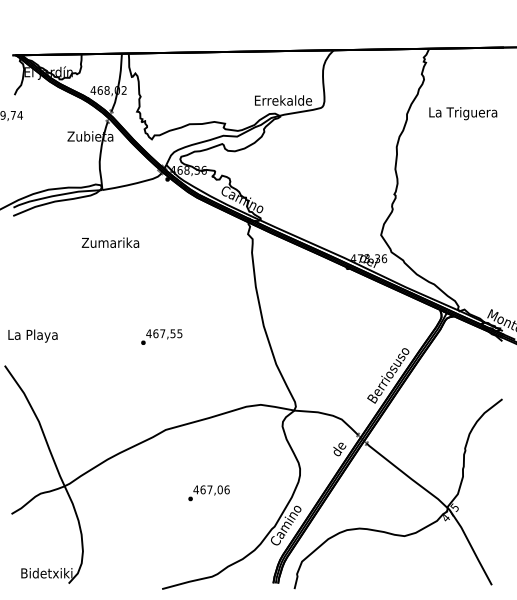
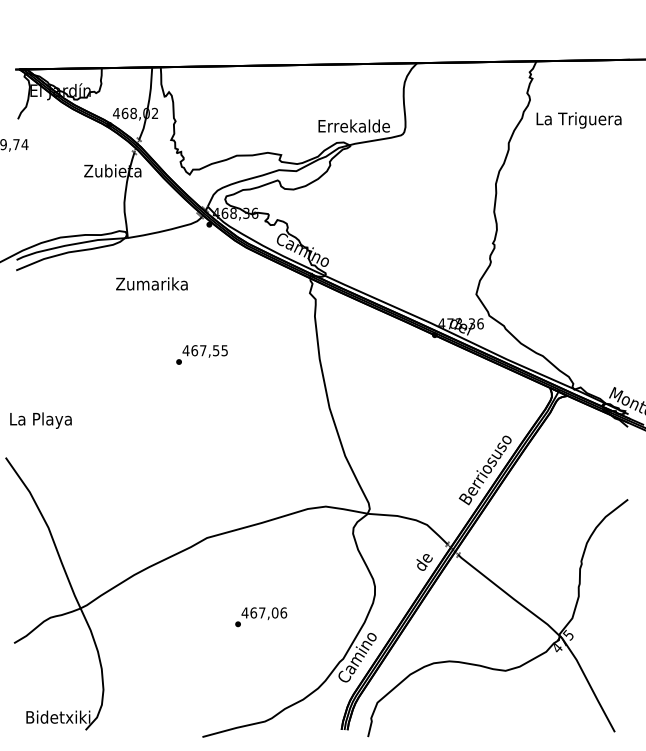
text: (462, 113) -> (578, 120), moved
text: (110, 242) -> (151, 283), moved
text: (161, 336) -> (201, 354), moved

